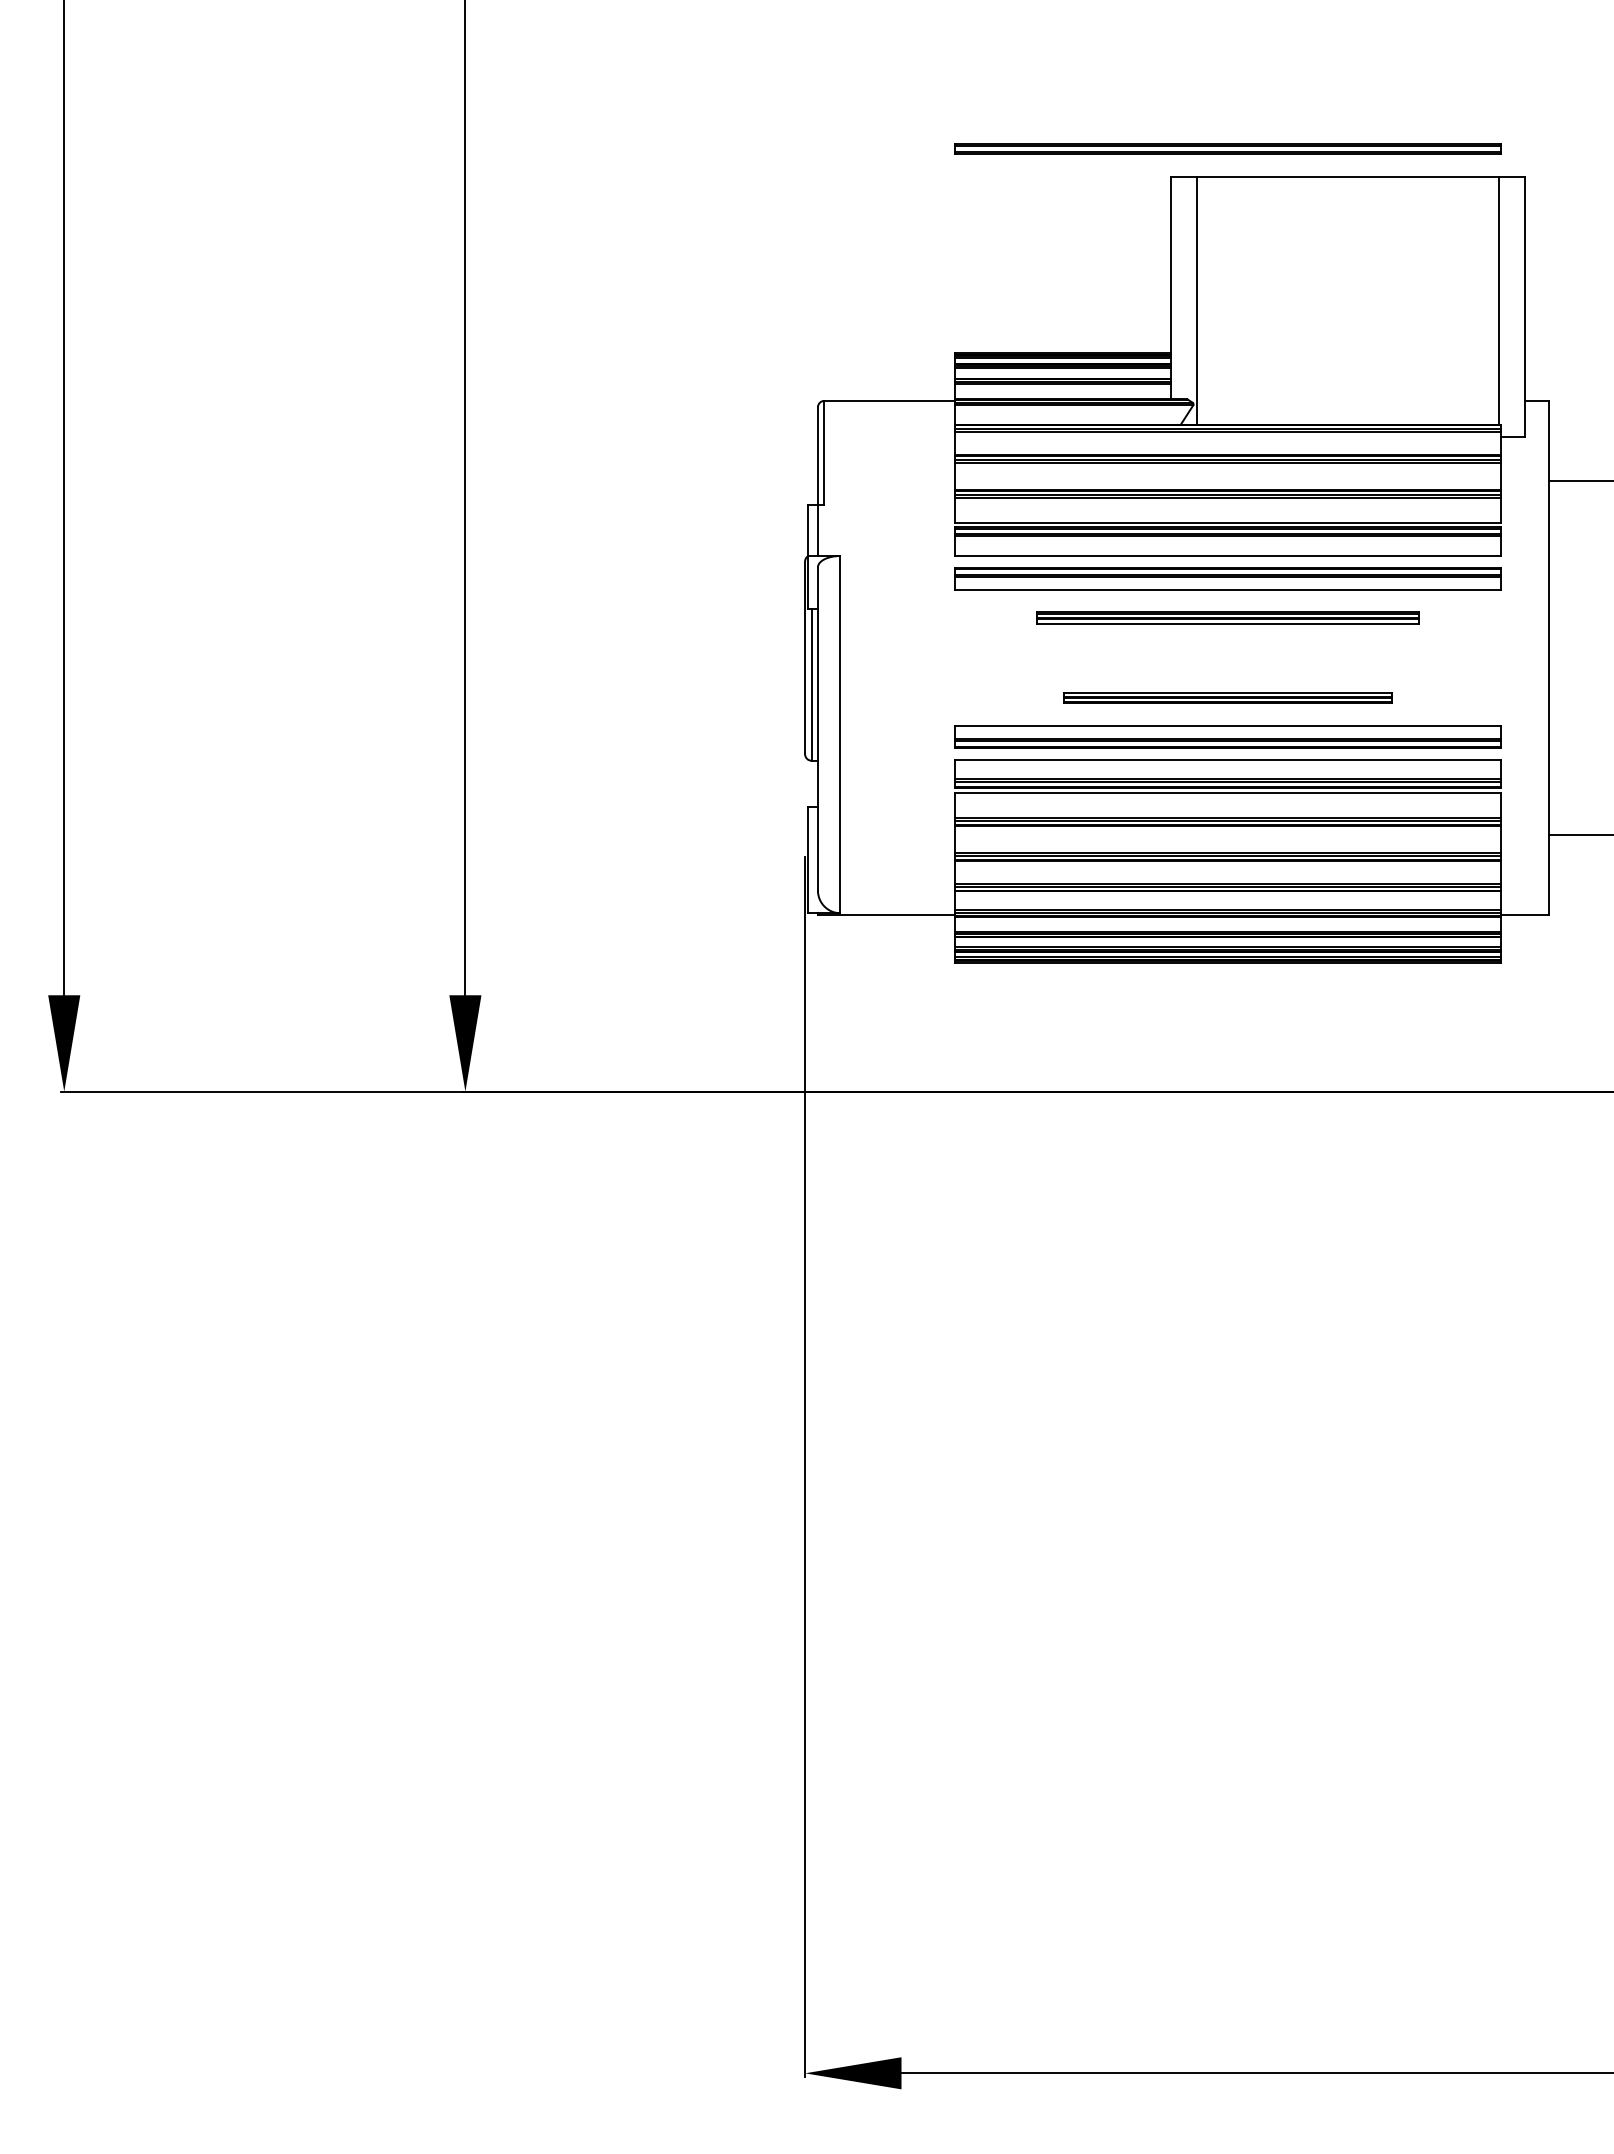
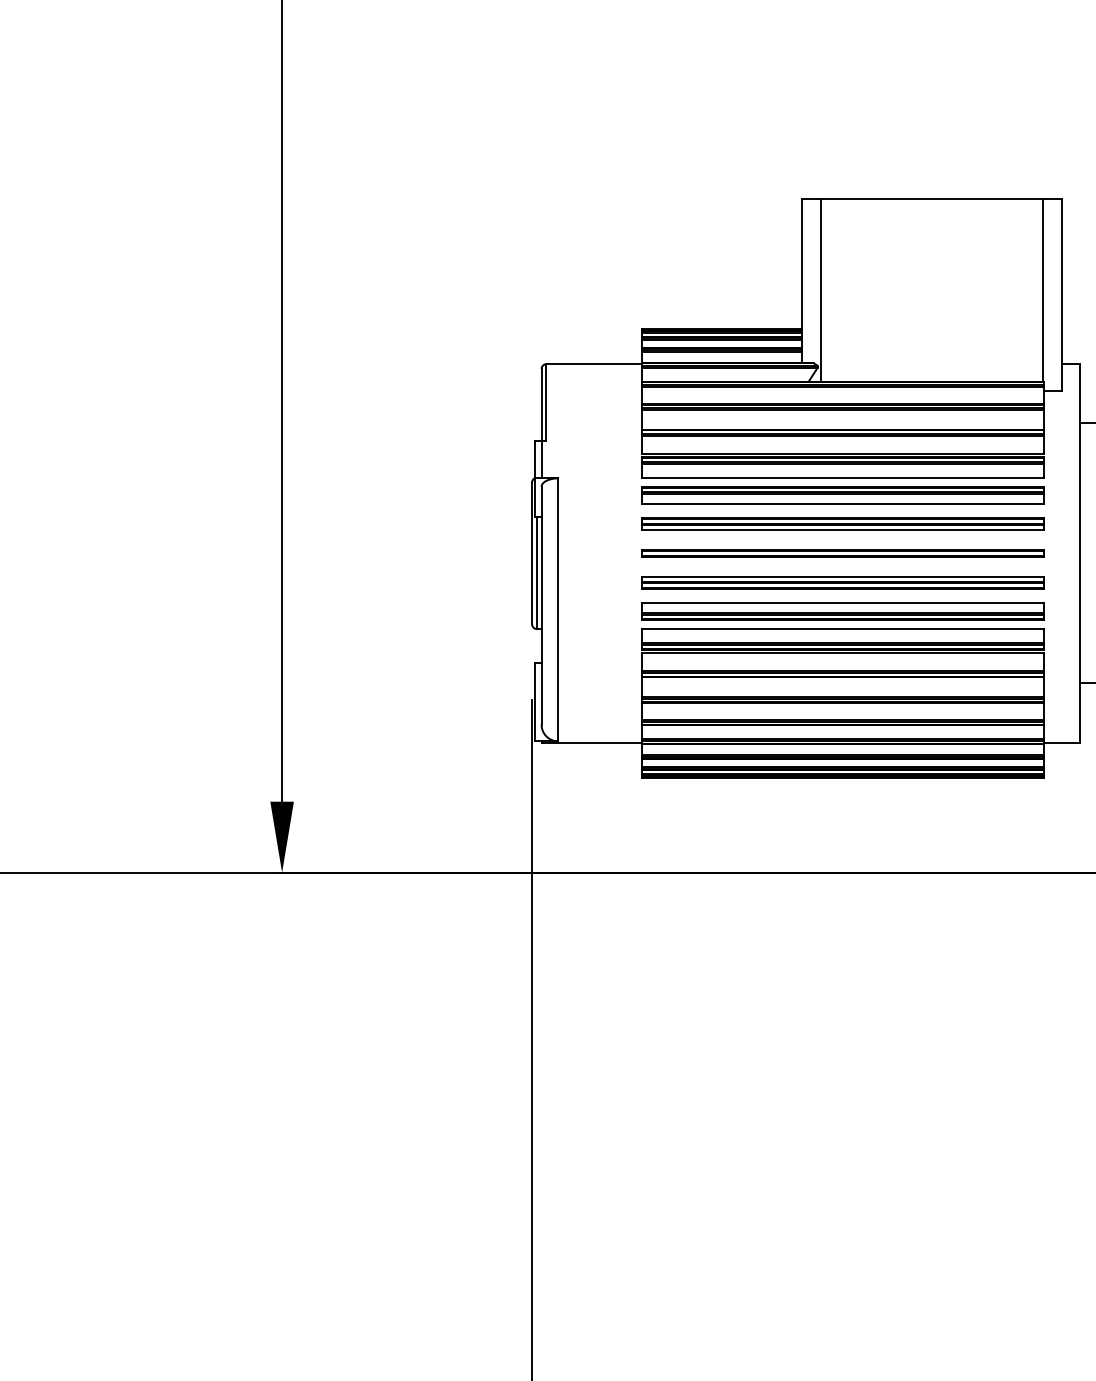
part: (1227, 148) -> (843, 553), moved
part: (1227, 617) -> (843, 523), size x1.43
part: (1227, 697) -> (843, 582), size x1.67

